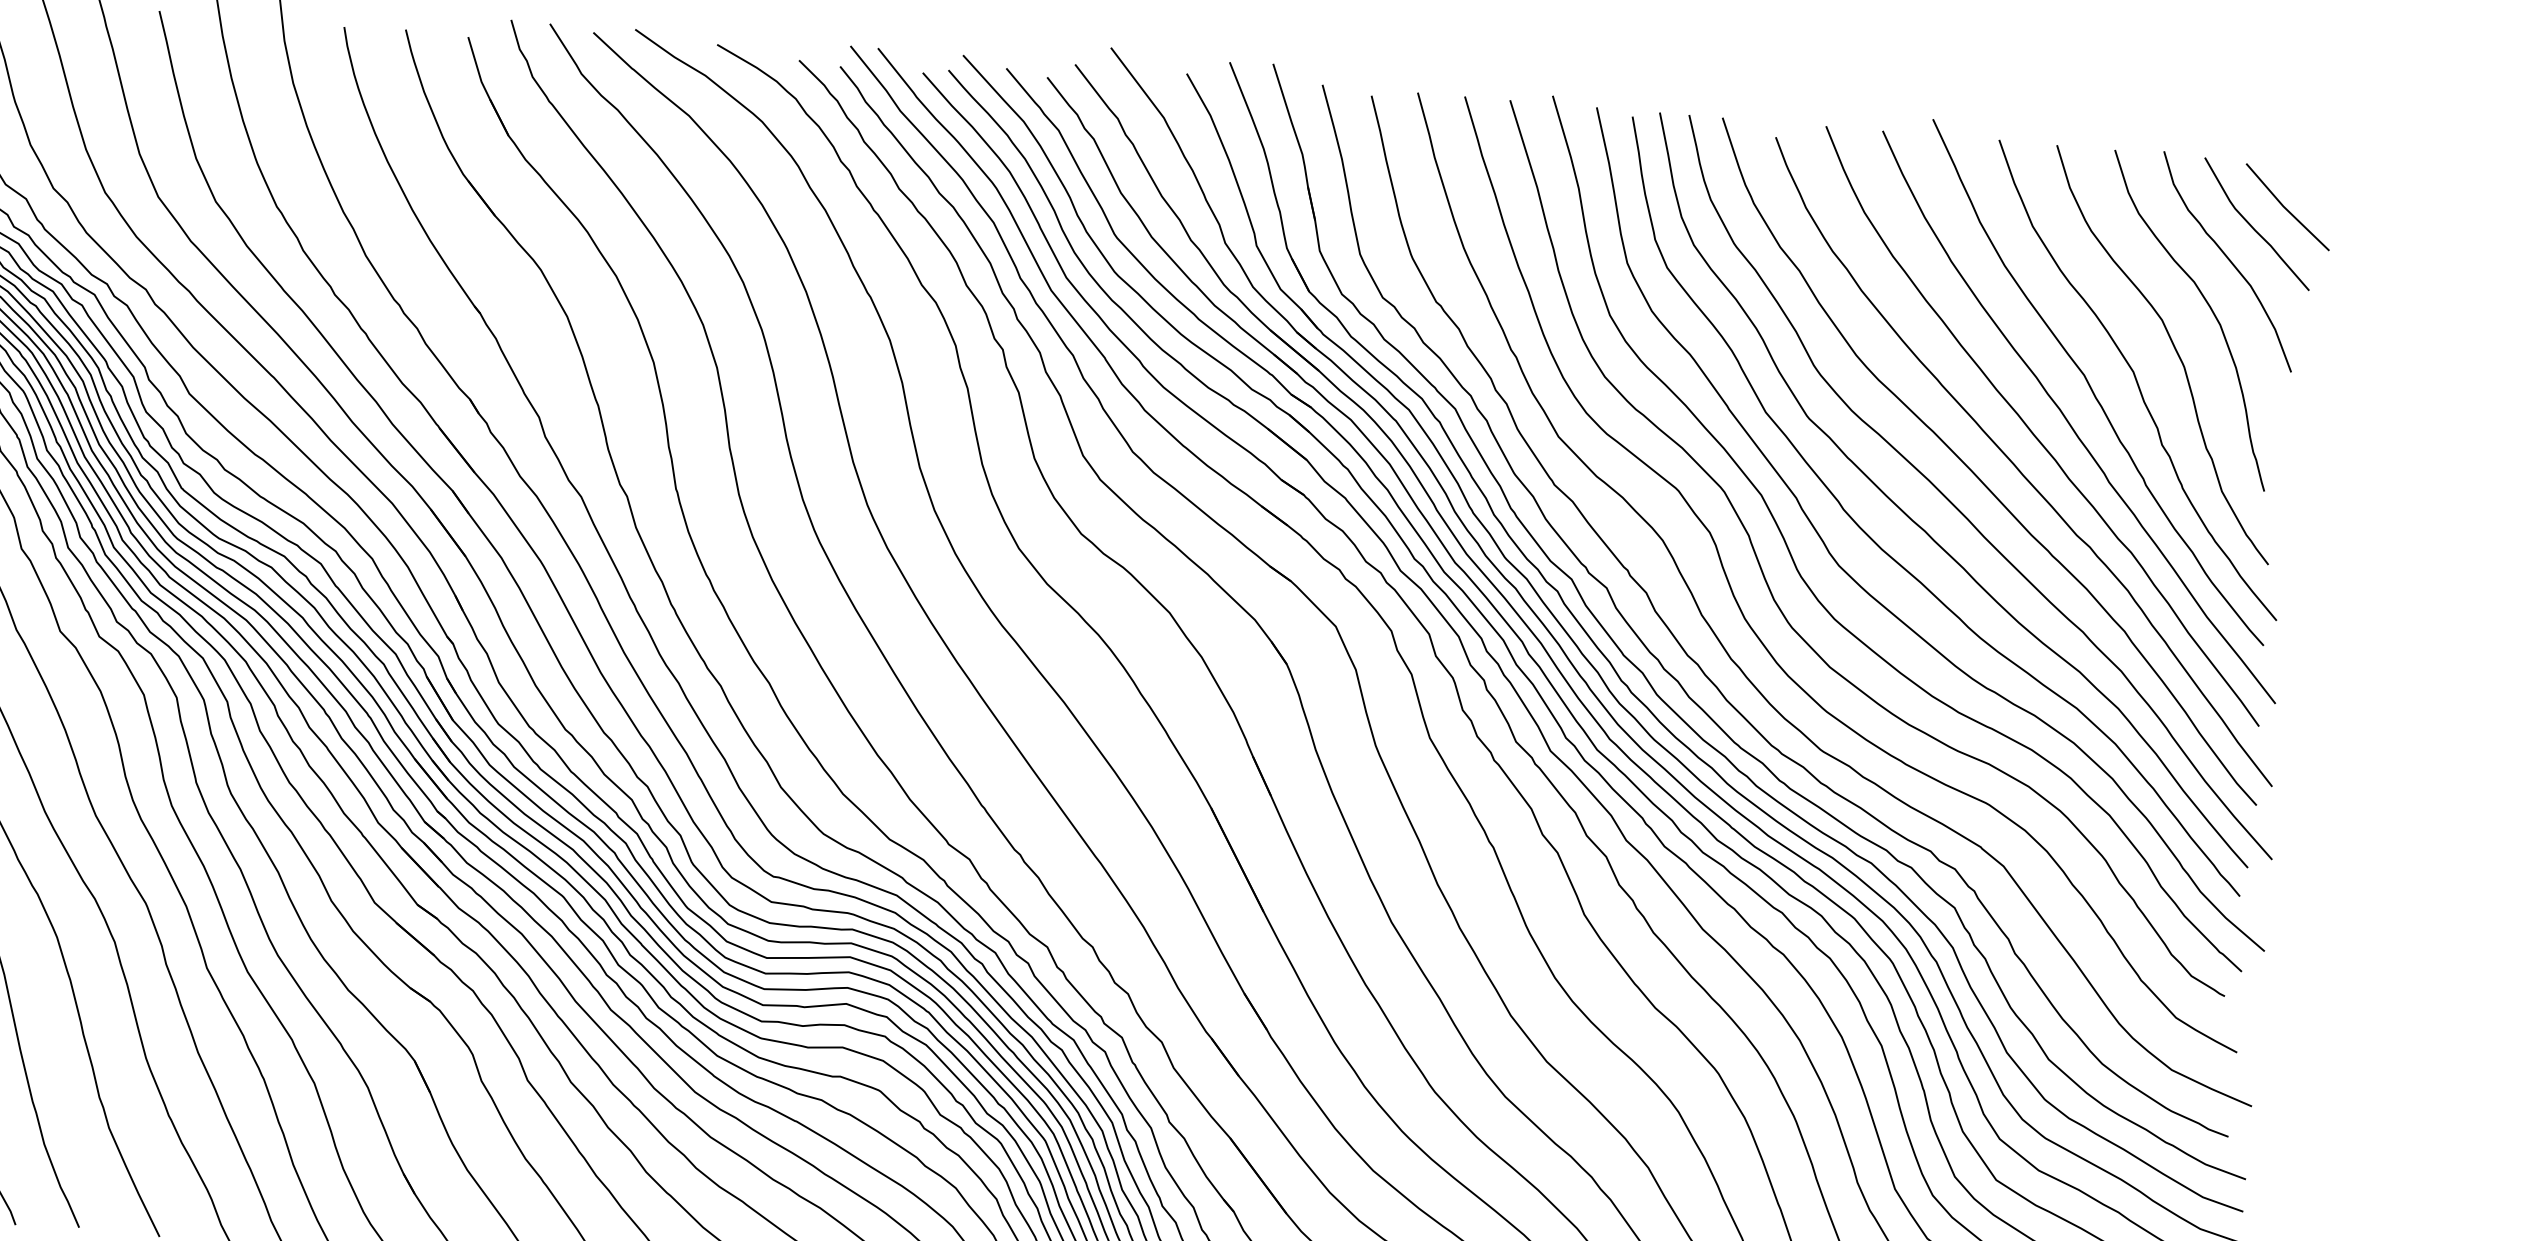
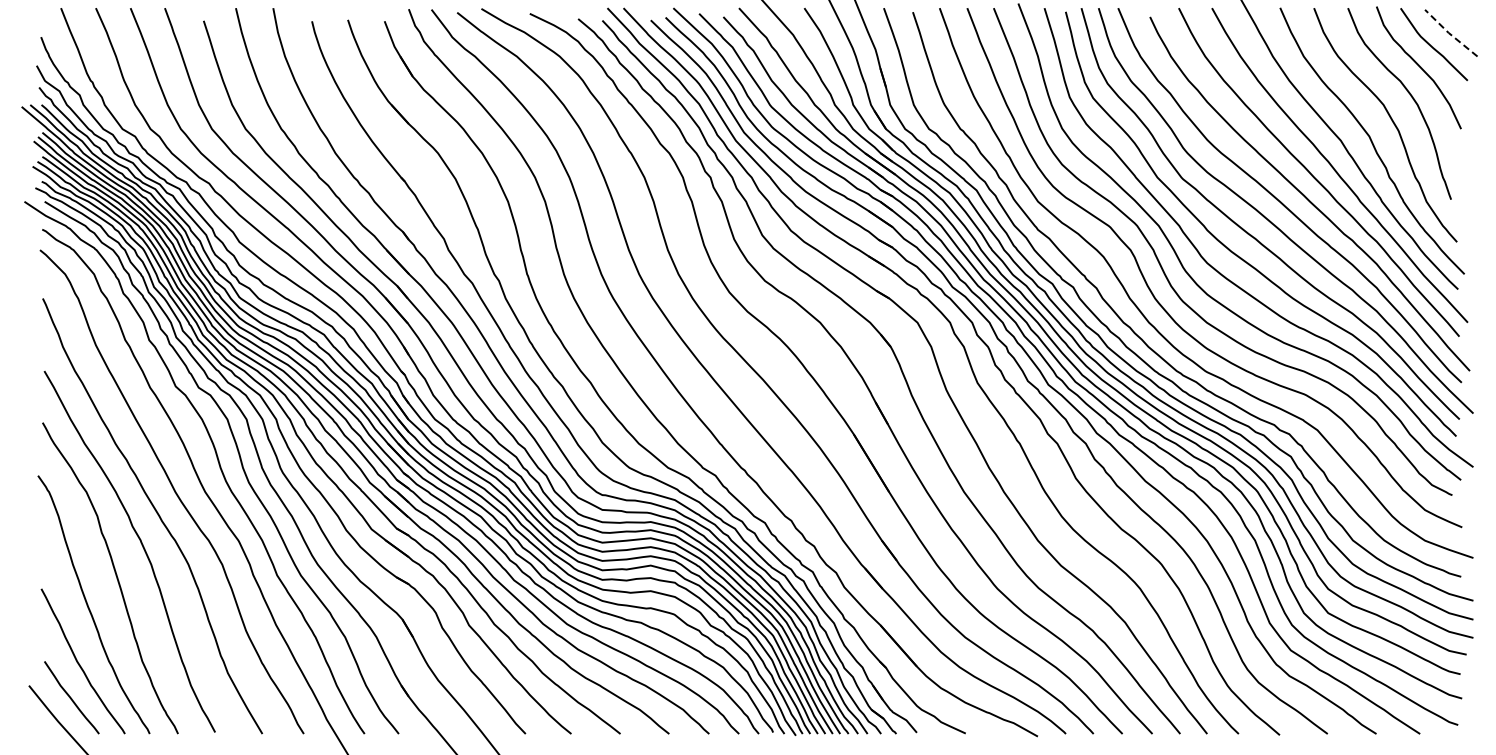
line: (2284, 207) -> (1449, 33), solid -> dashed

